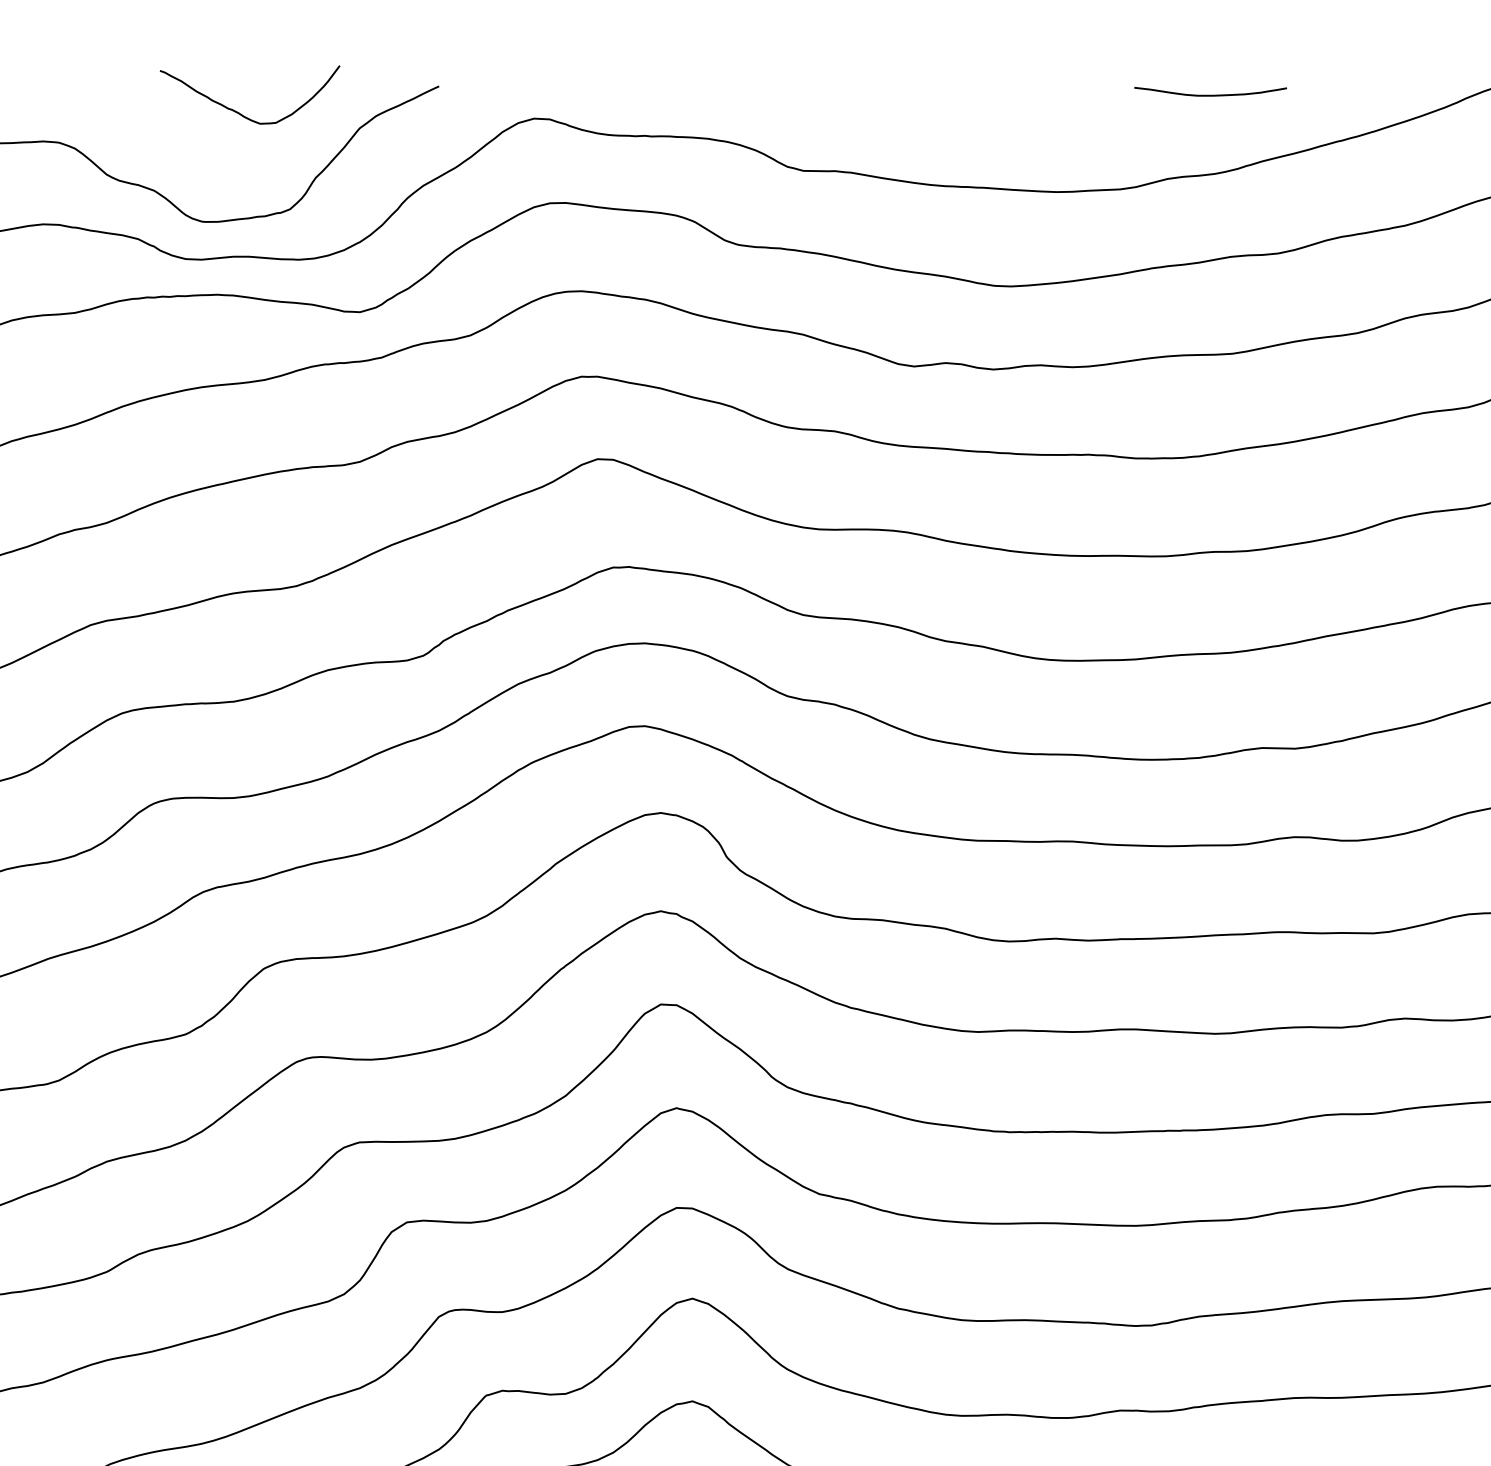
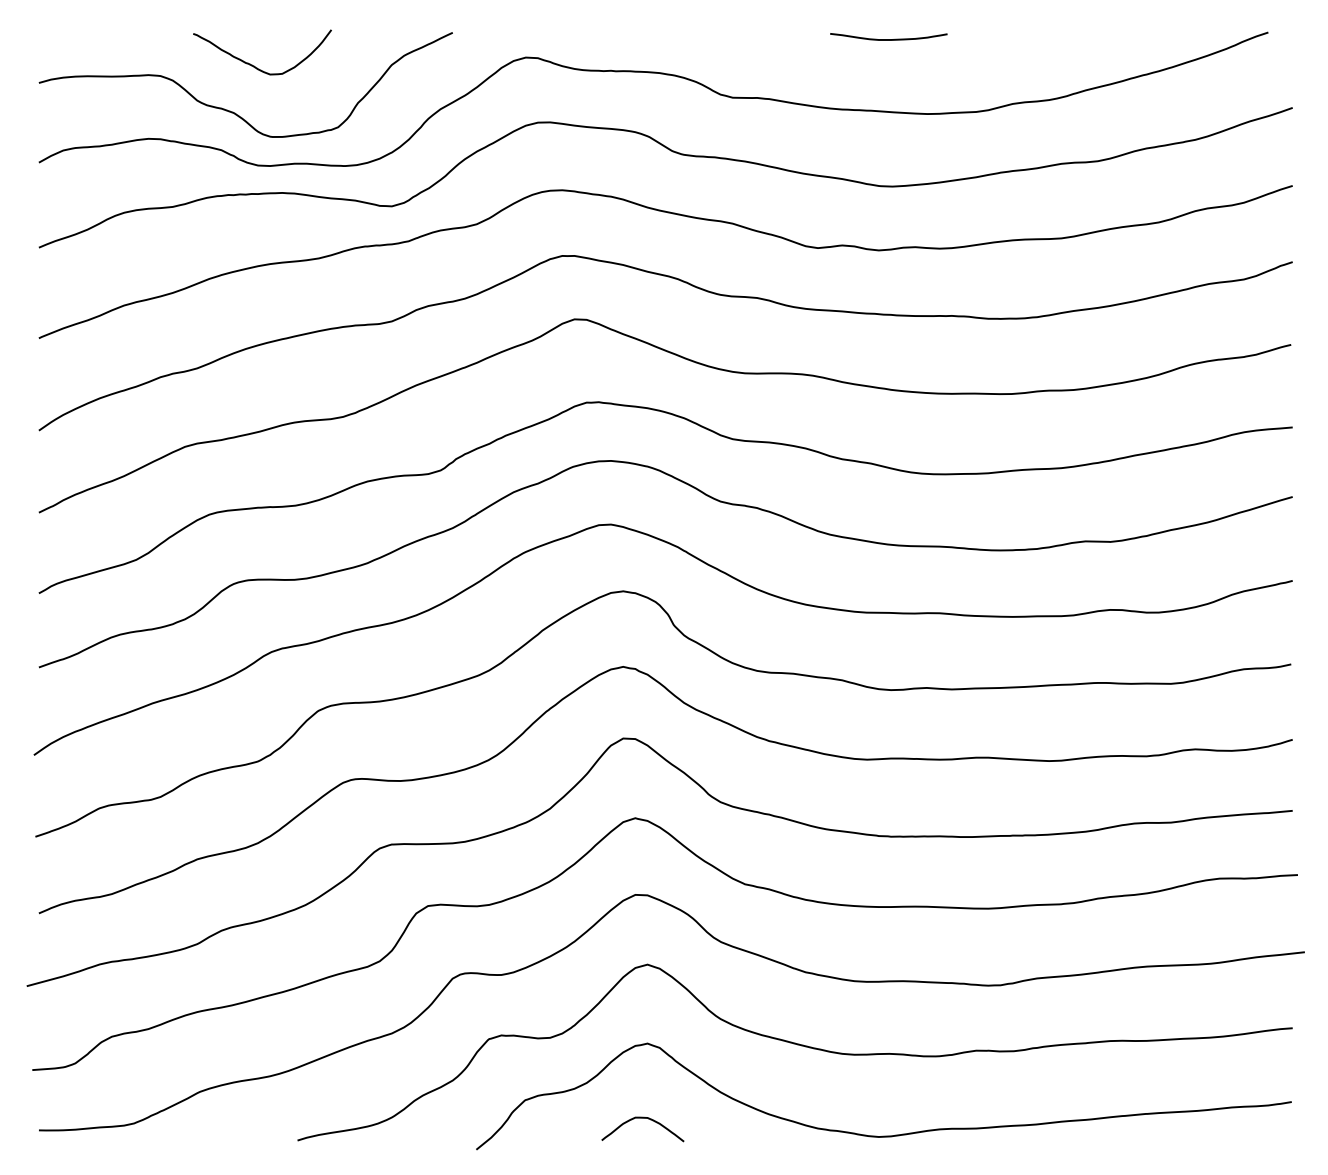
curve: (1210, 95) -> (888, 39), moved
curve: (239, 112) -> (254, 65), moved

